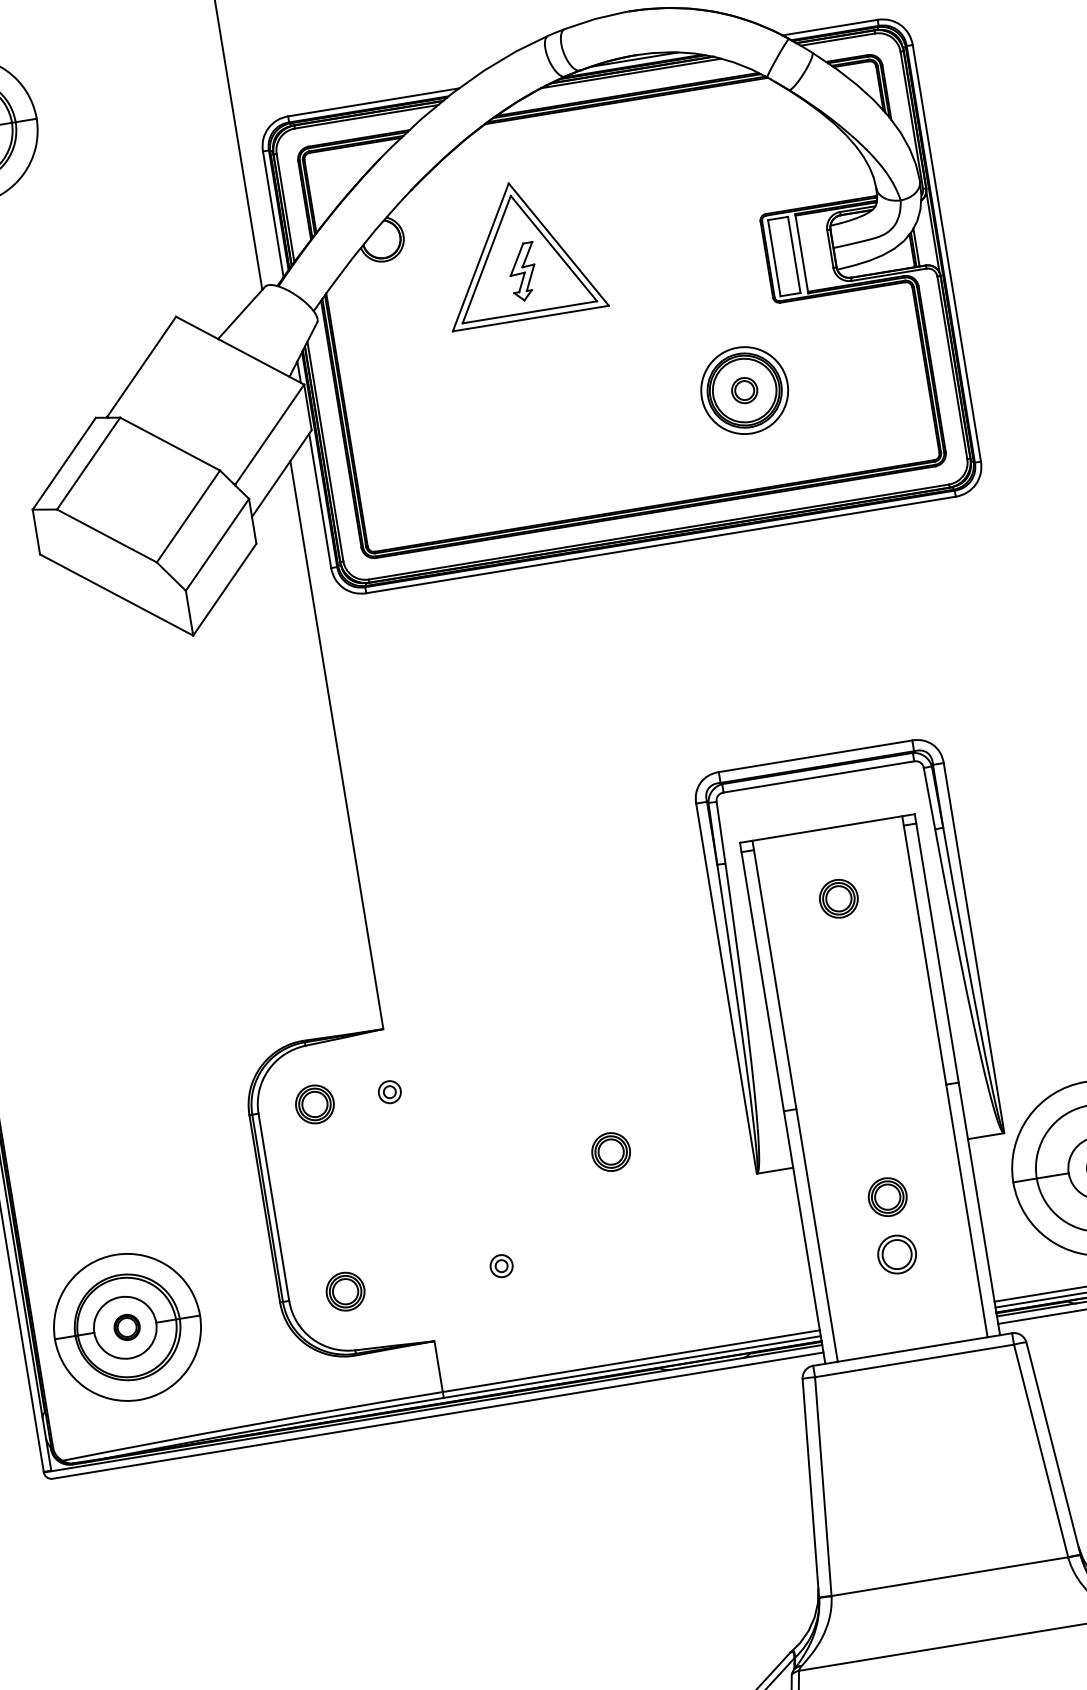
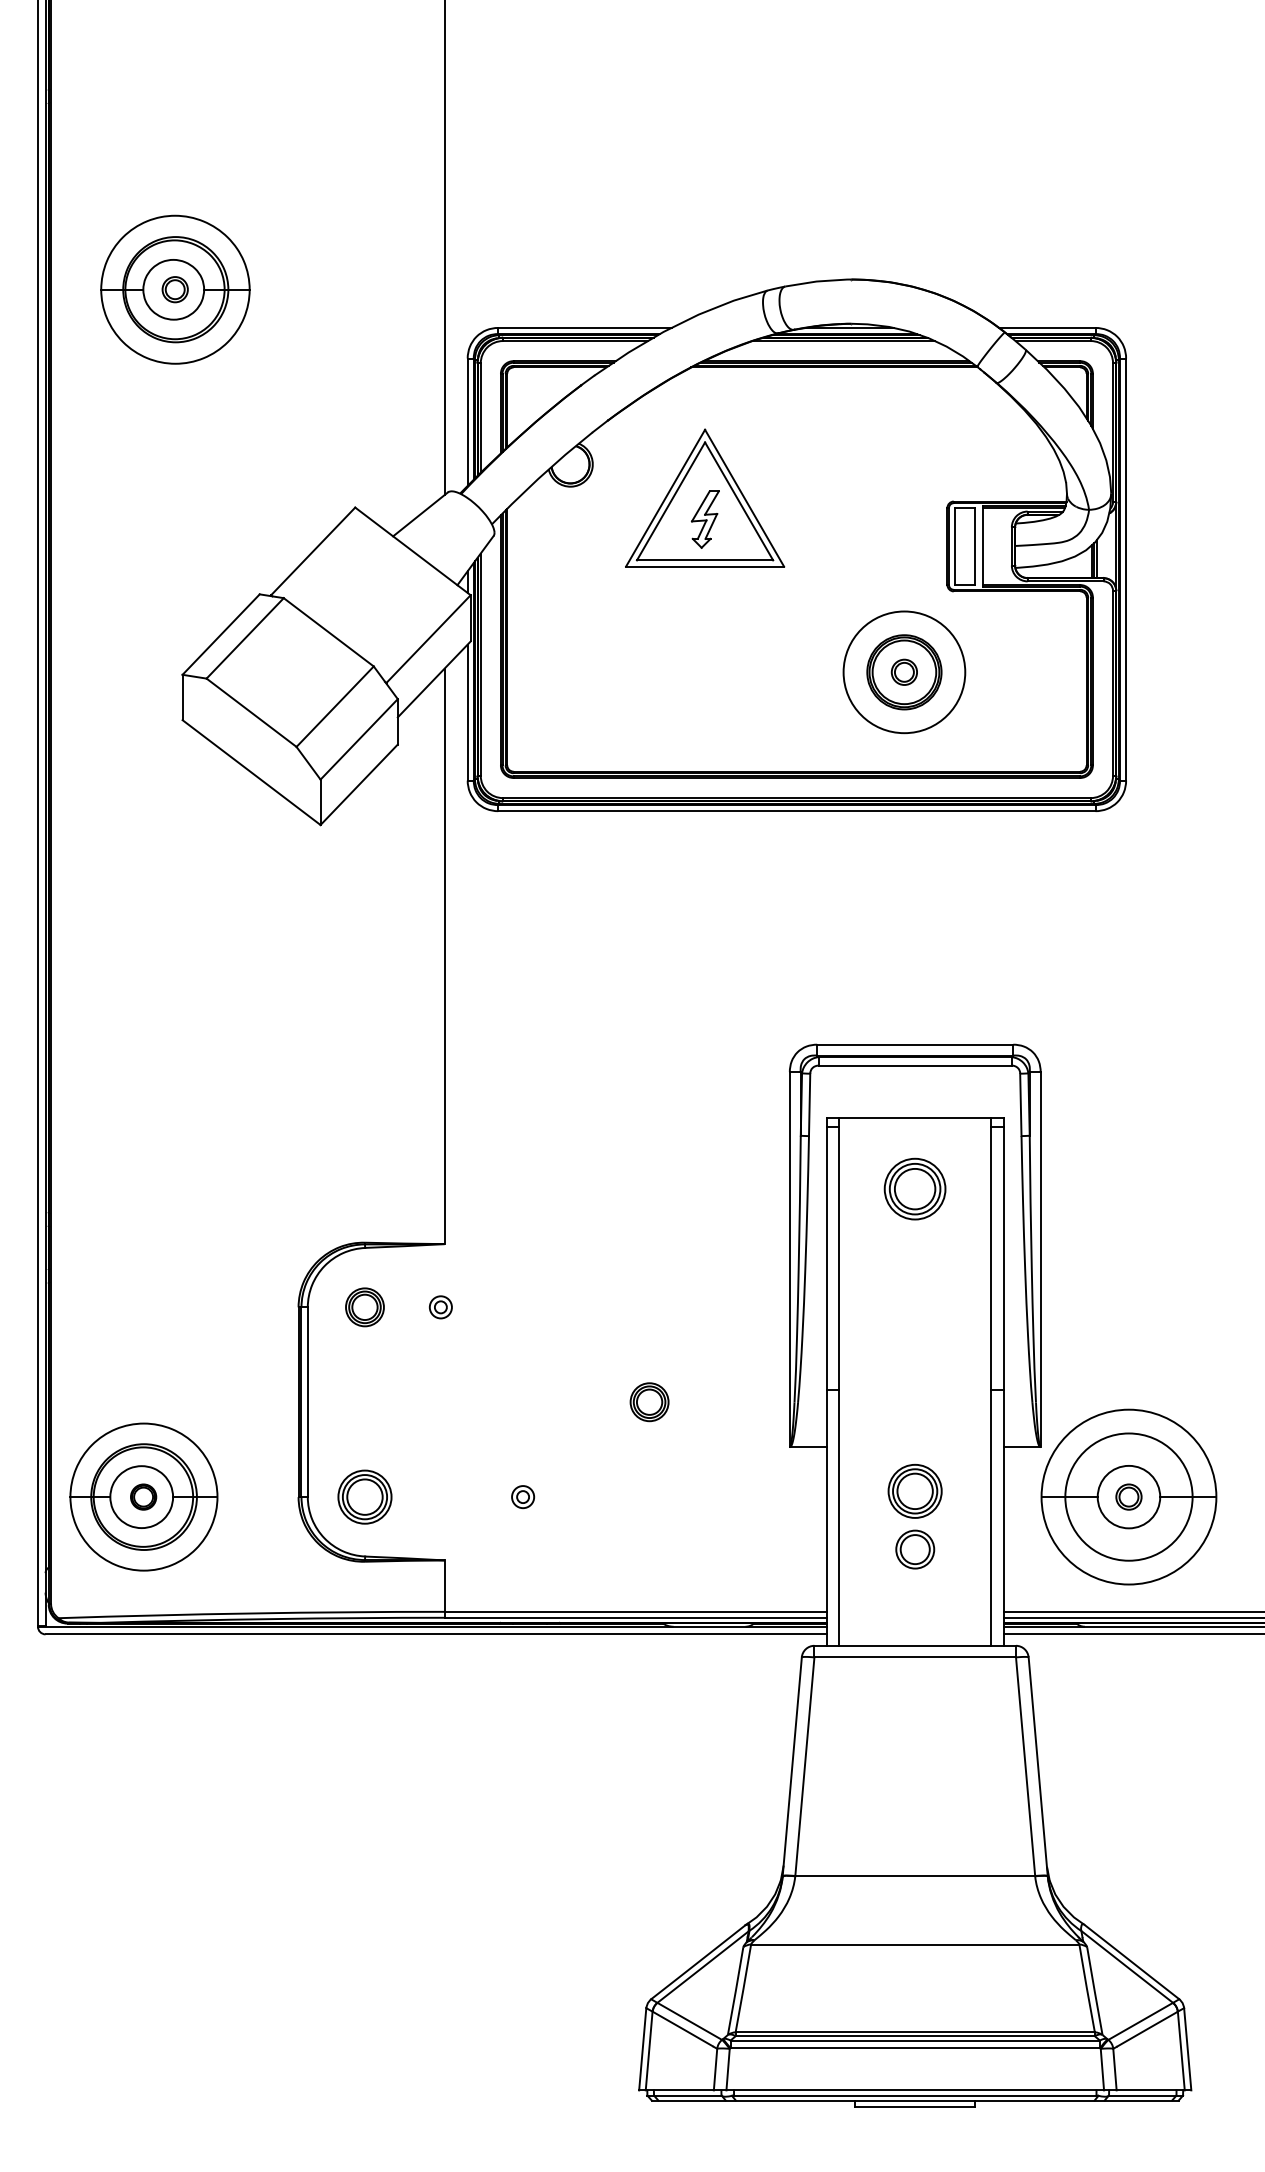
circle: (743, 389) -> (903, 671), size x1.4
part: (839, 898) -> (915, 1188), size x1.6
part: (888, 1197) -> (915, 1491), size x1.4
part: (345, 1291) -> (364, 1496), size x1.4

